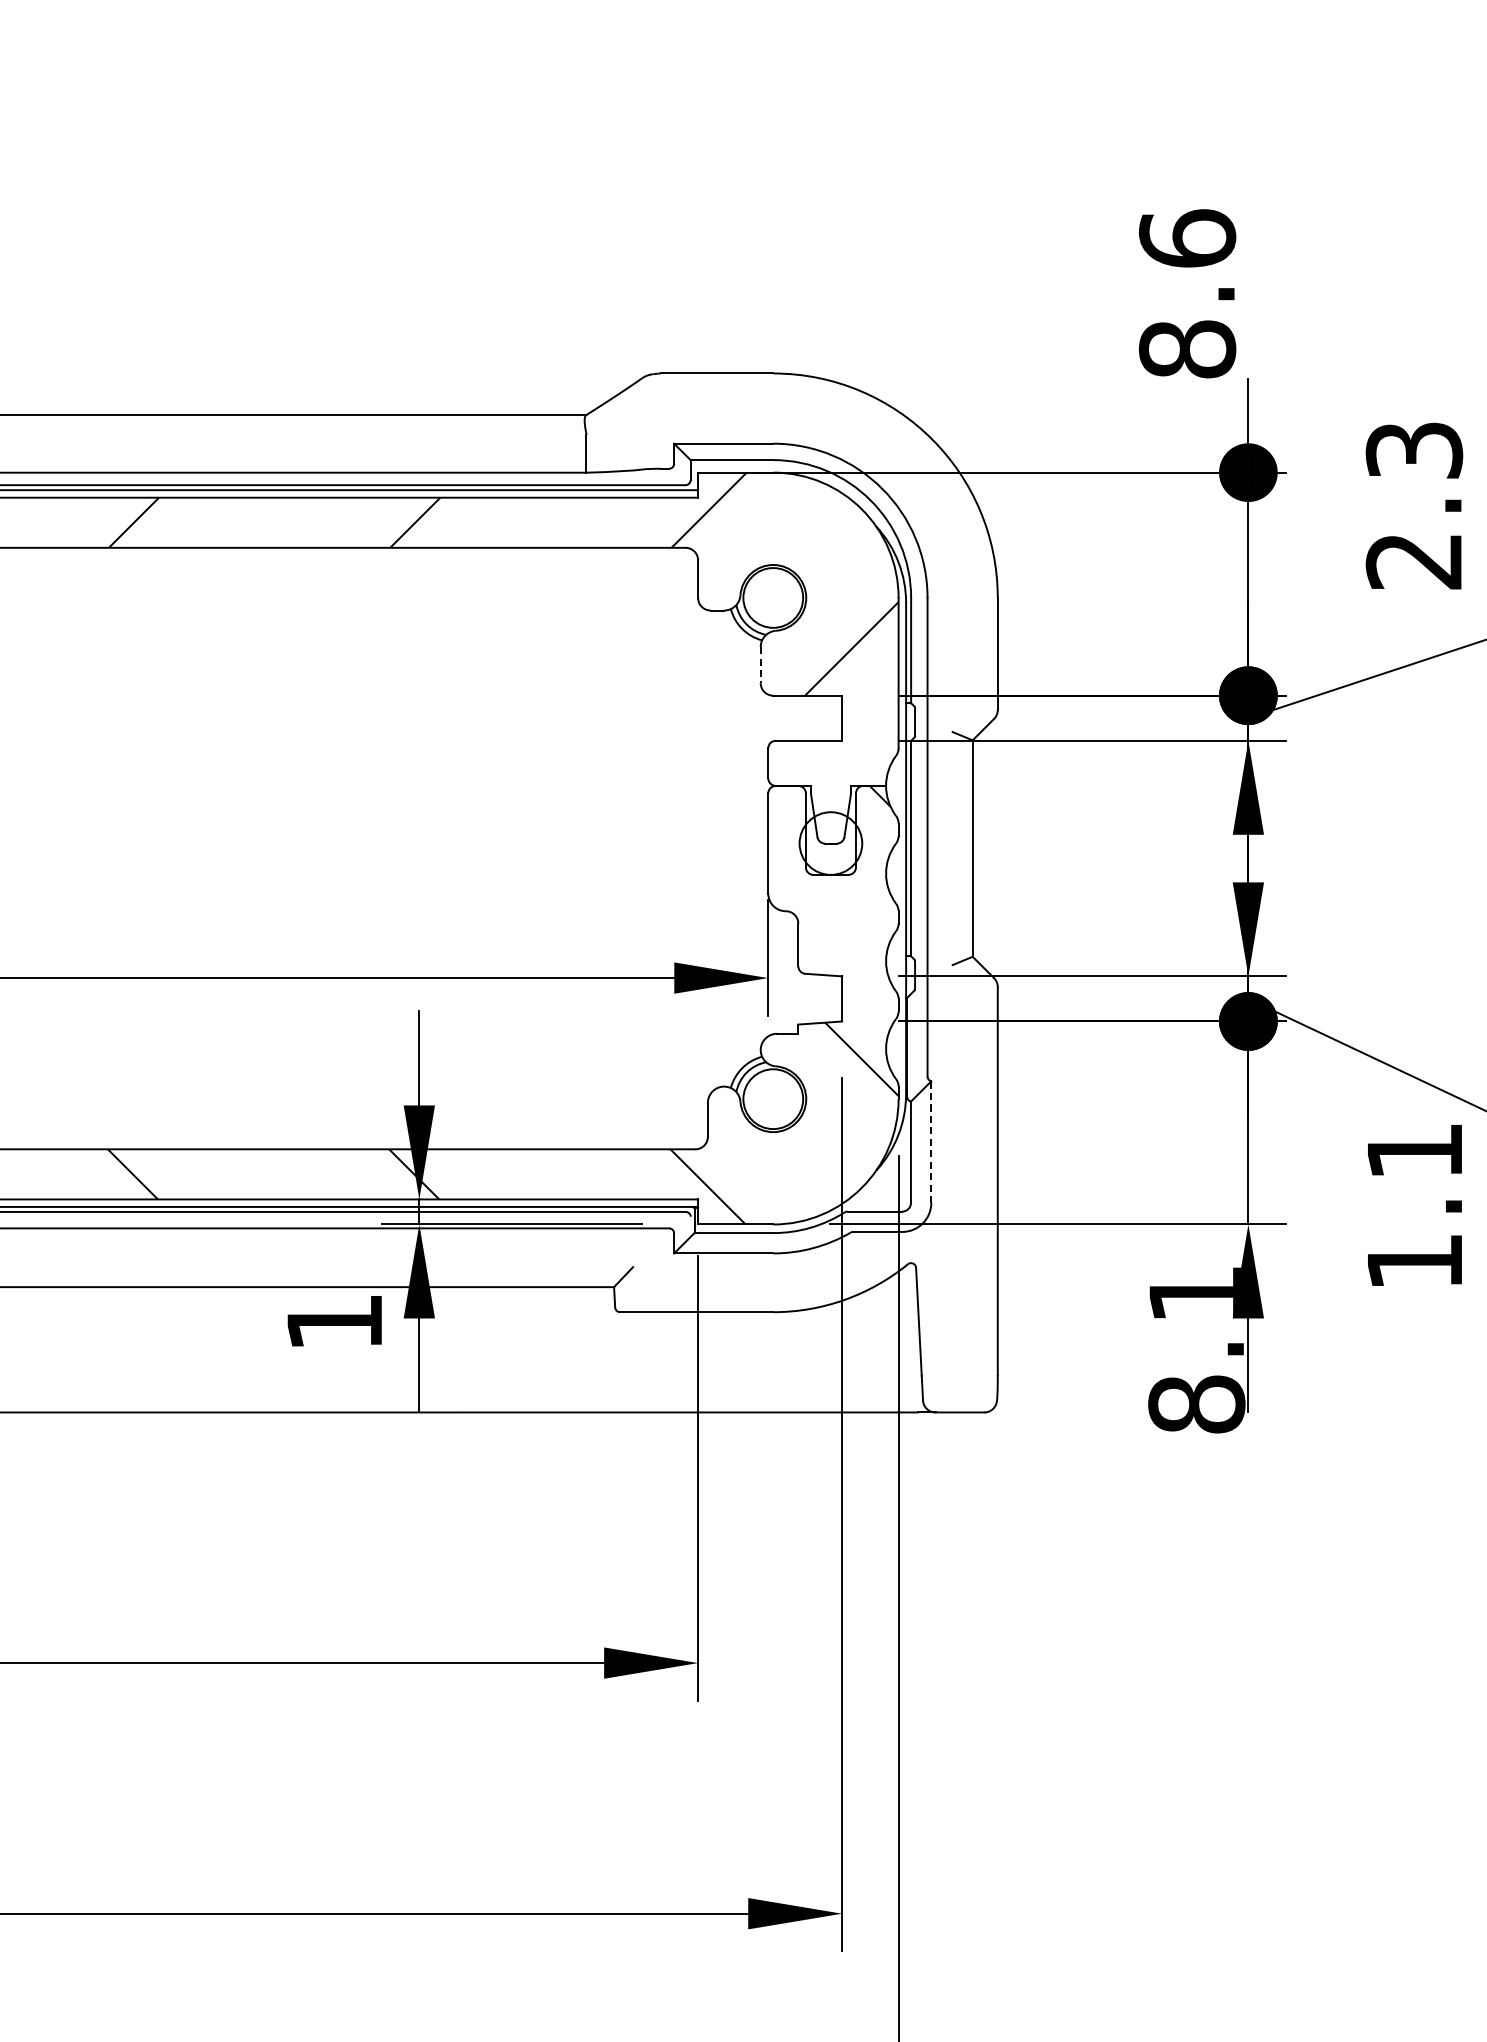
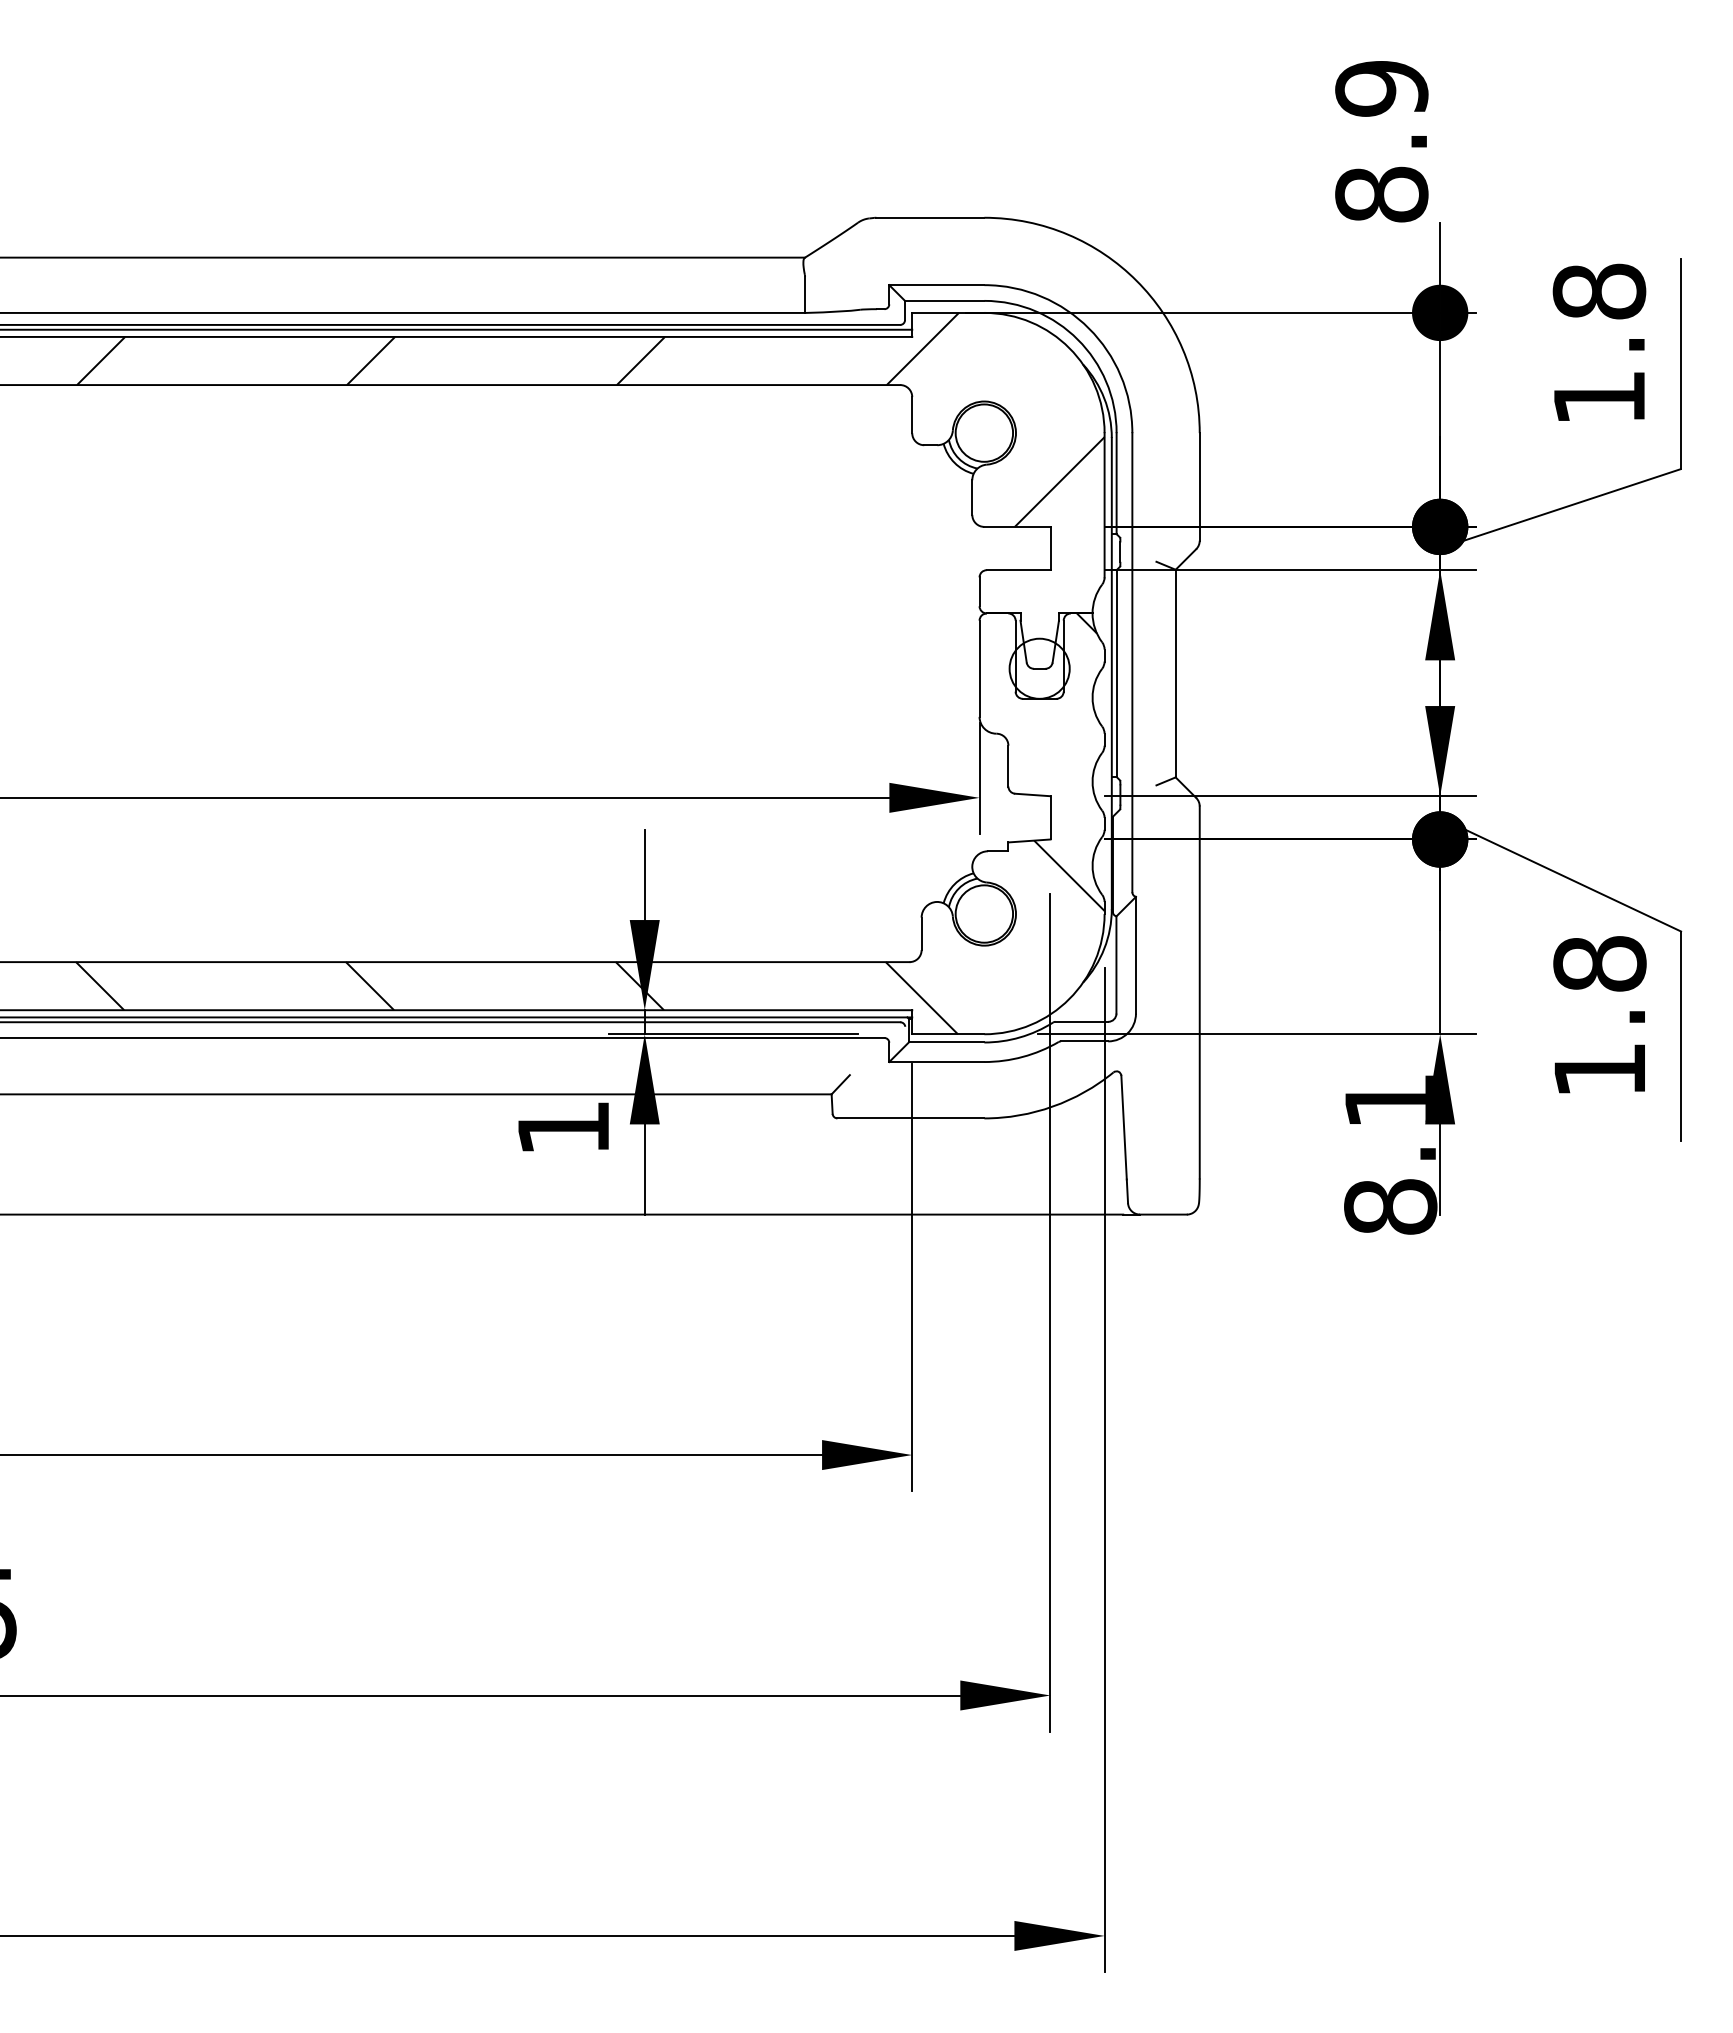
text: (1187, 238) -> (1381, 88), 8.6 -> 8.9
text: (1414, 504) -> (1599, 343), 2.3 -> 1.8
line: (760, 666) -> (972, 498), dashed -> solid
line: (930, 1142) -> (1135, 955), dashed -> solid
text: (1414, 1150) -> (1599, 963), 1.1 -> 1.8

